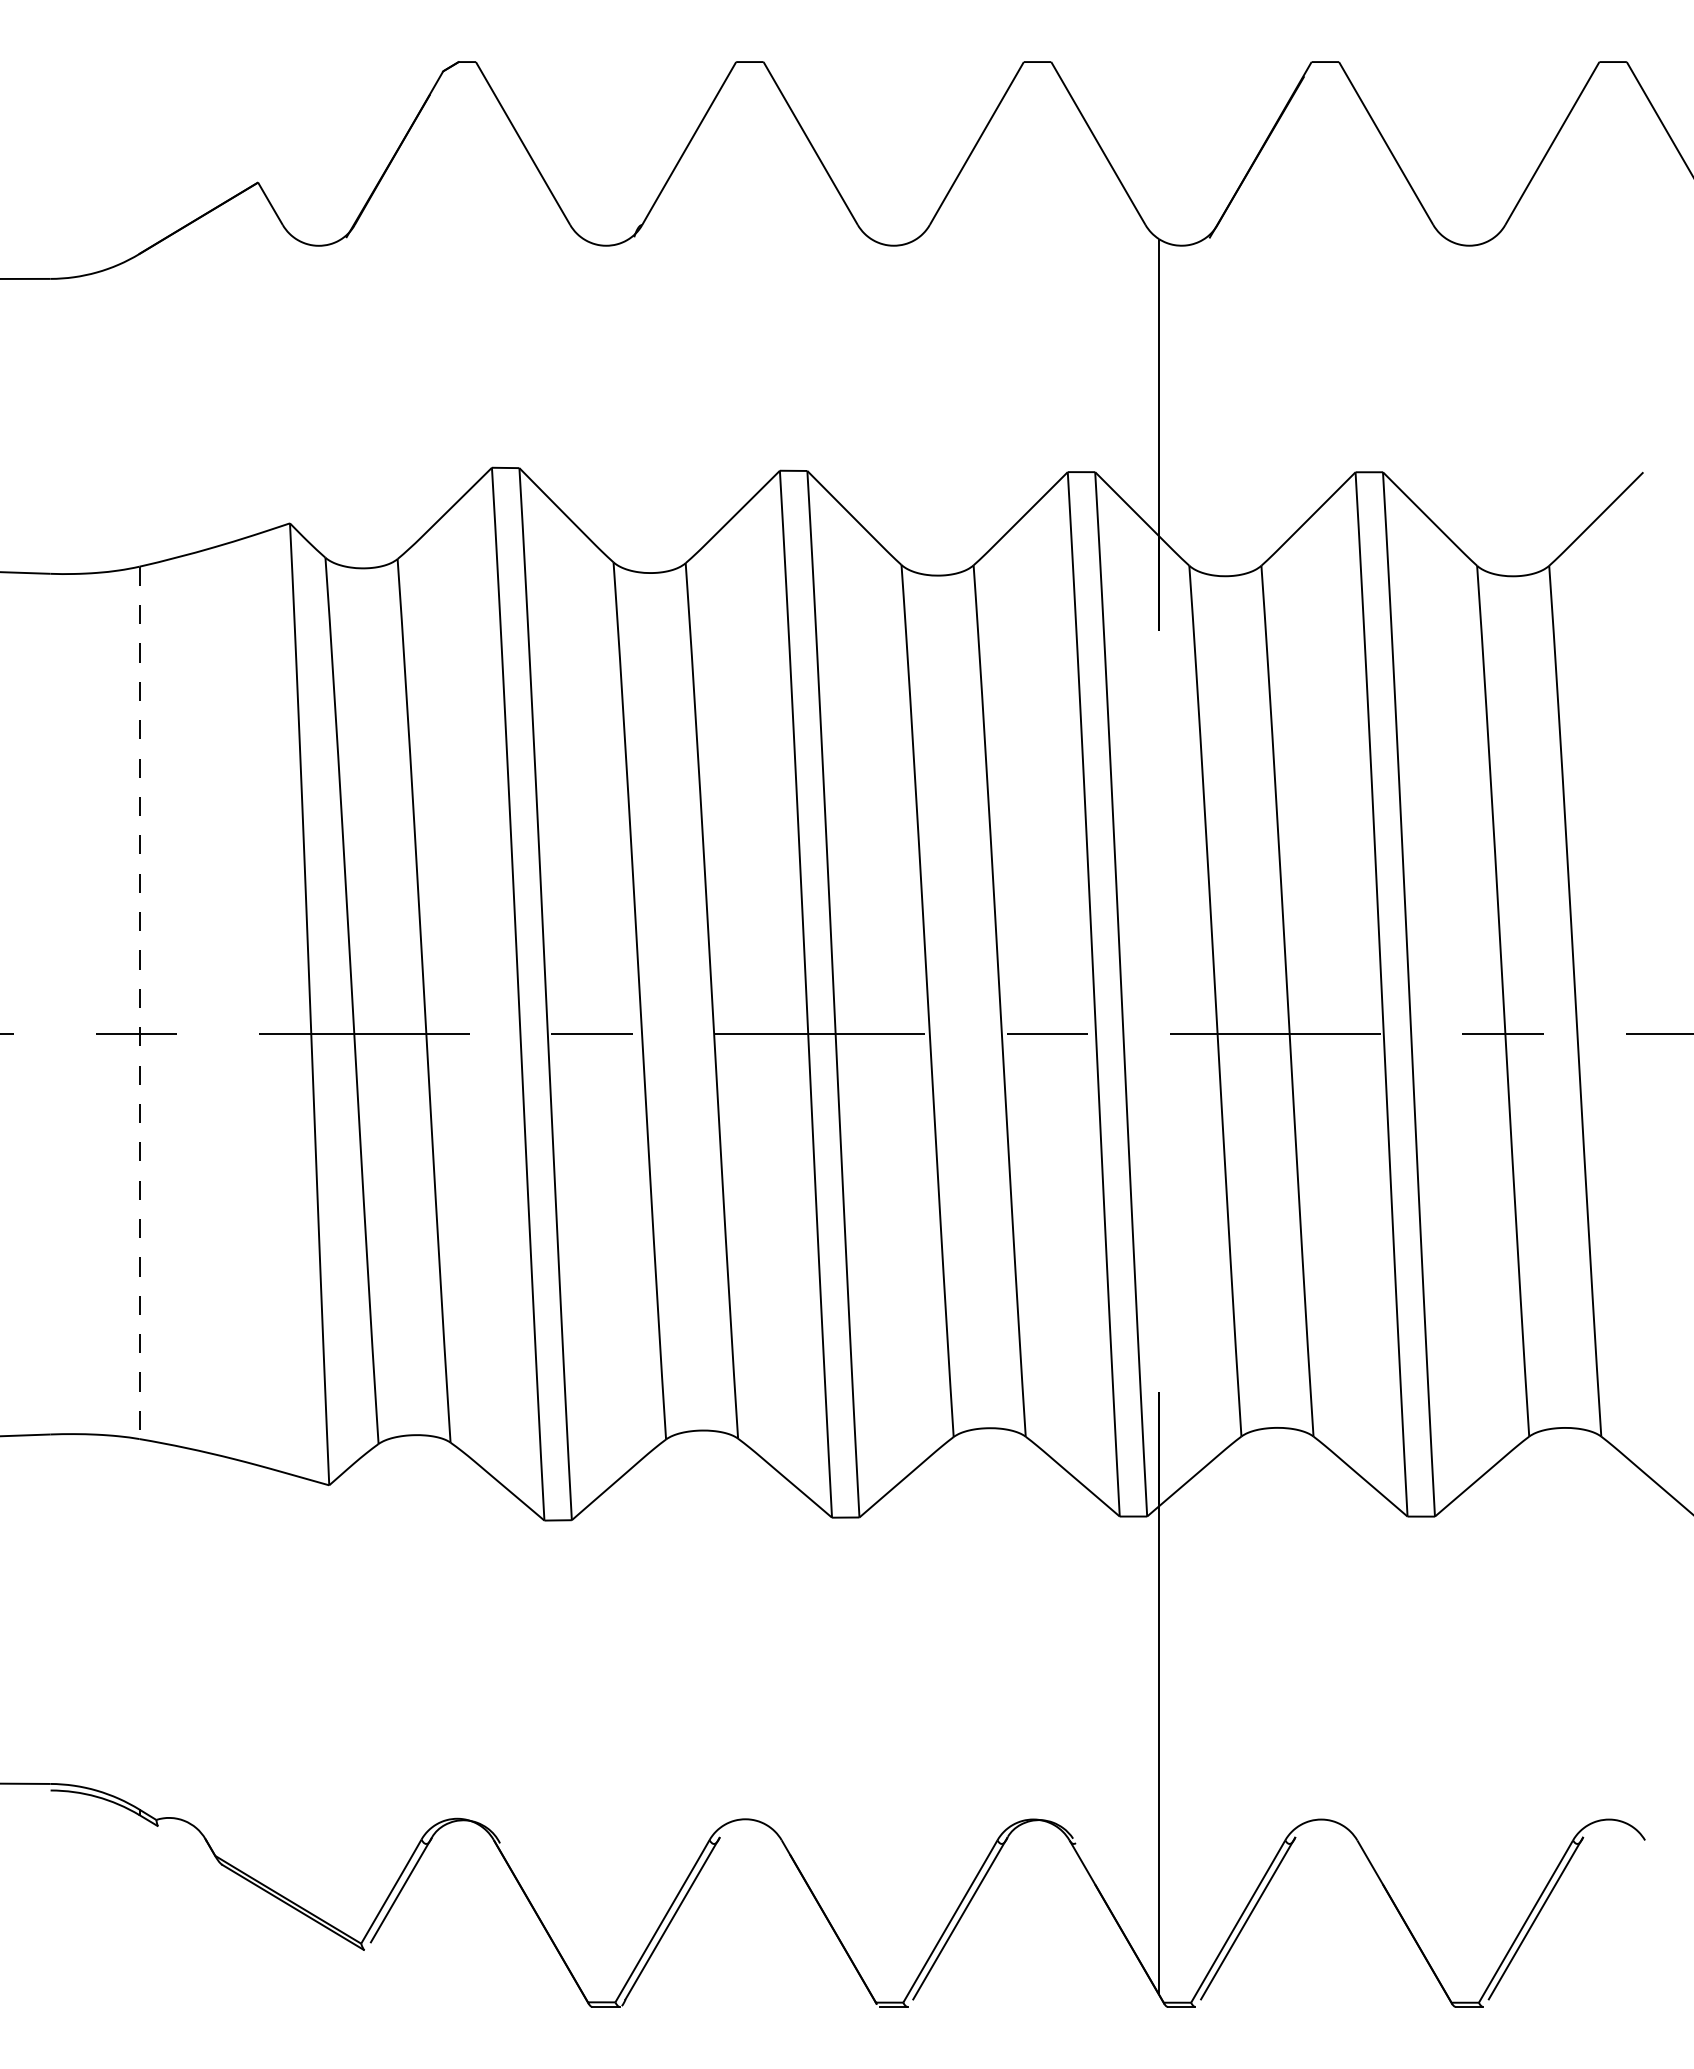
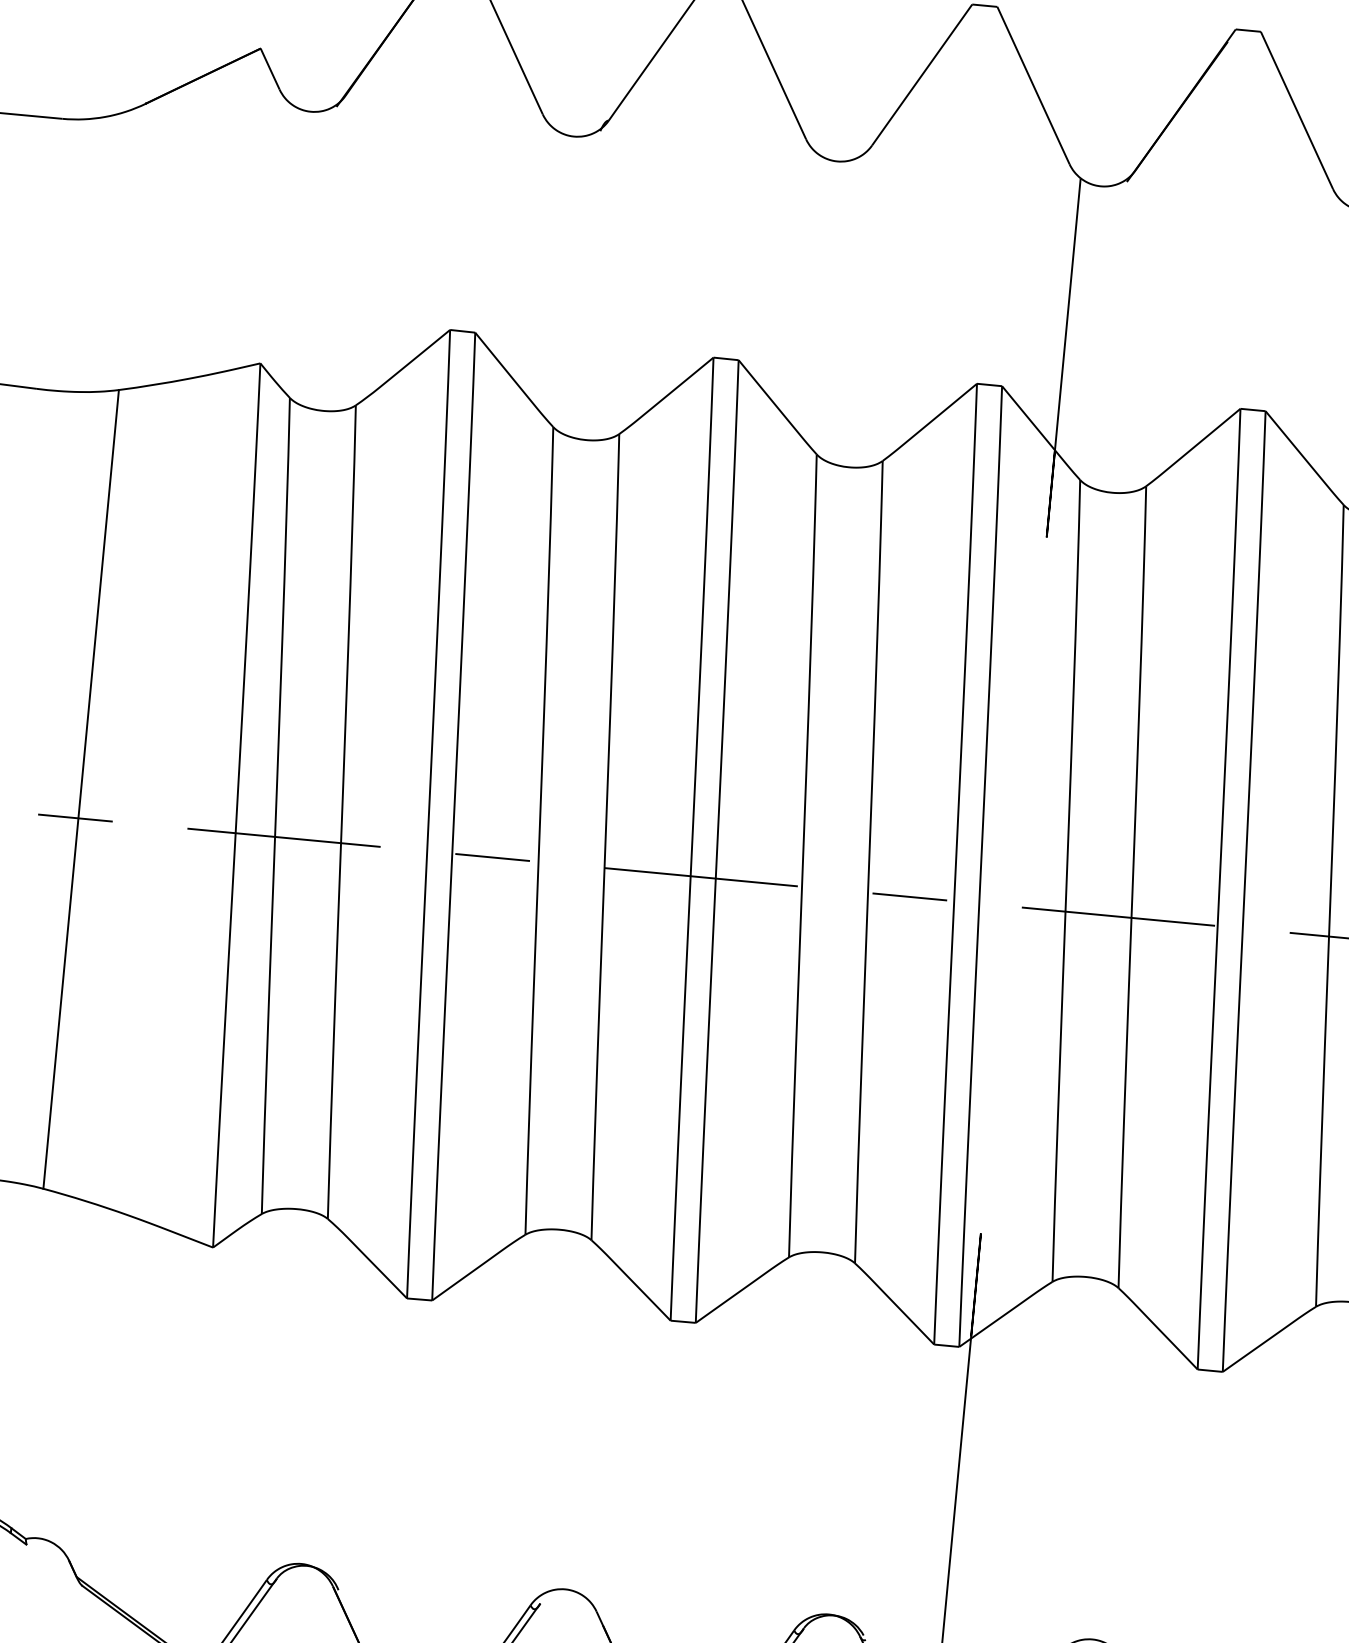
line: (139, 1003) -> (81, 789), dashed -> solid

